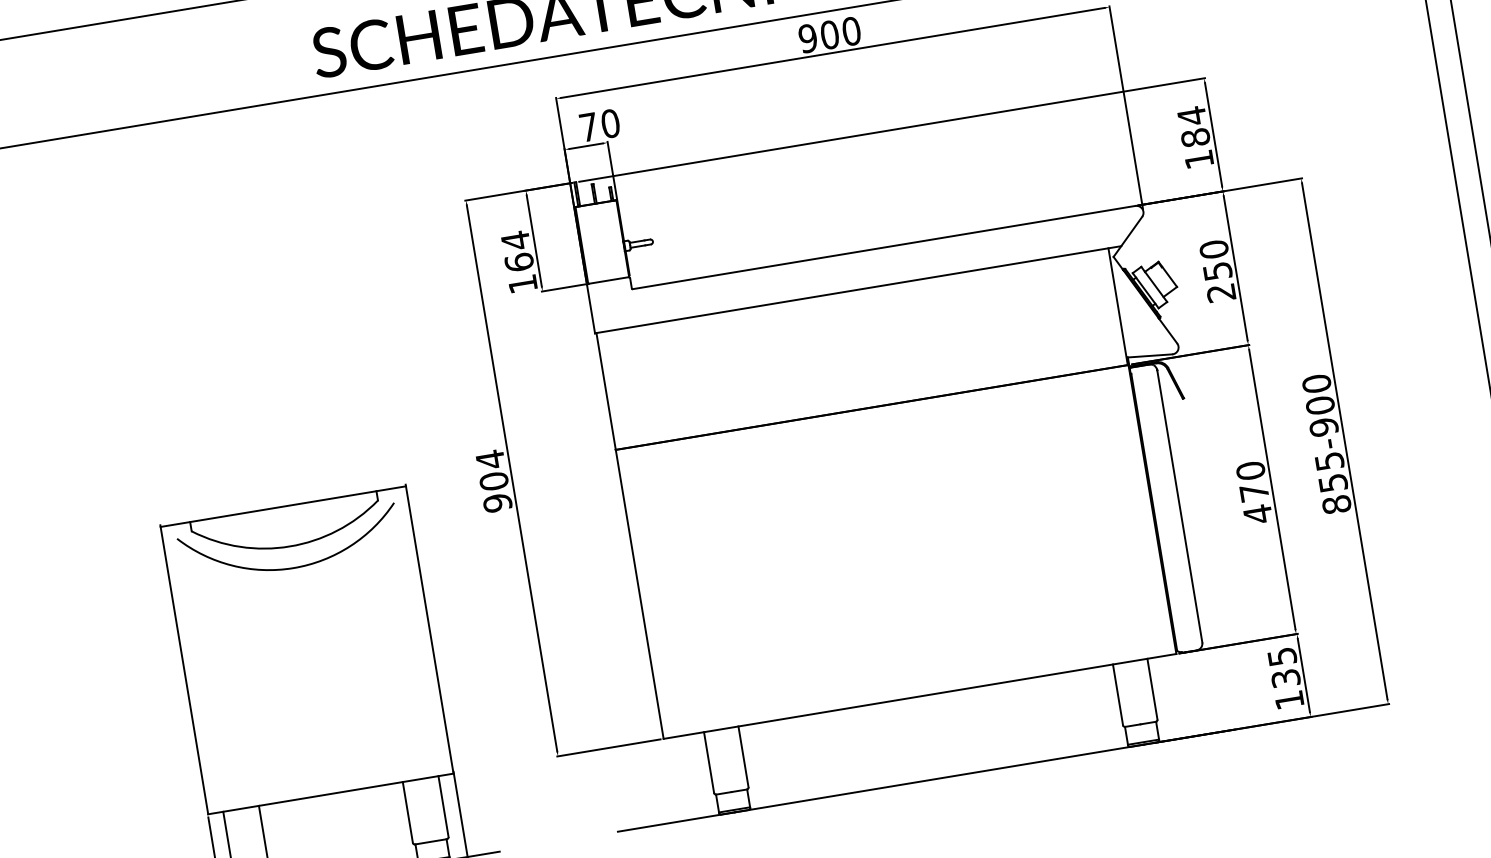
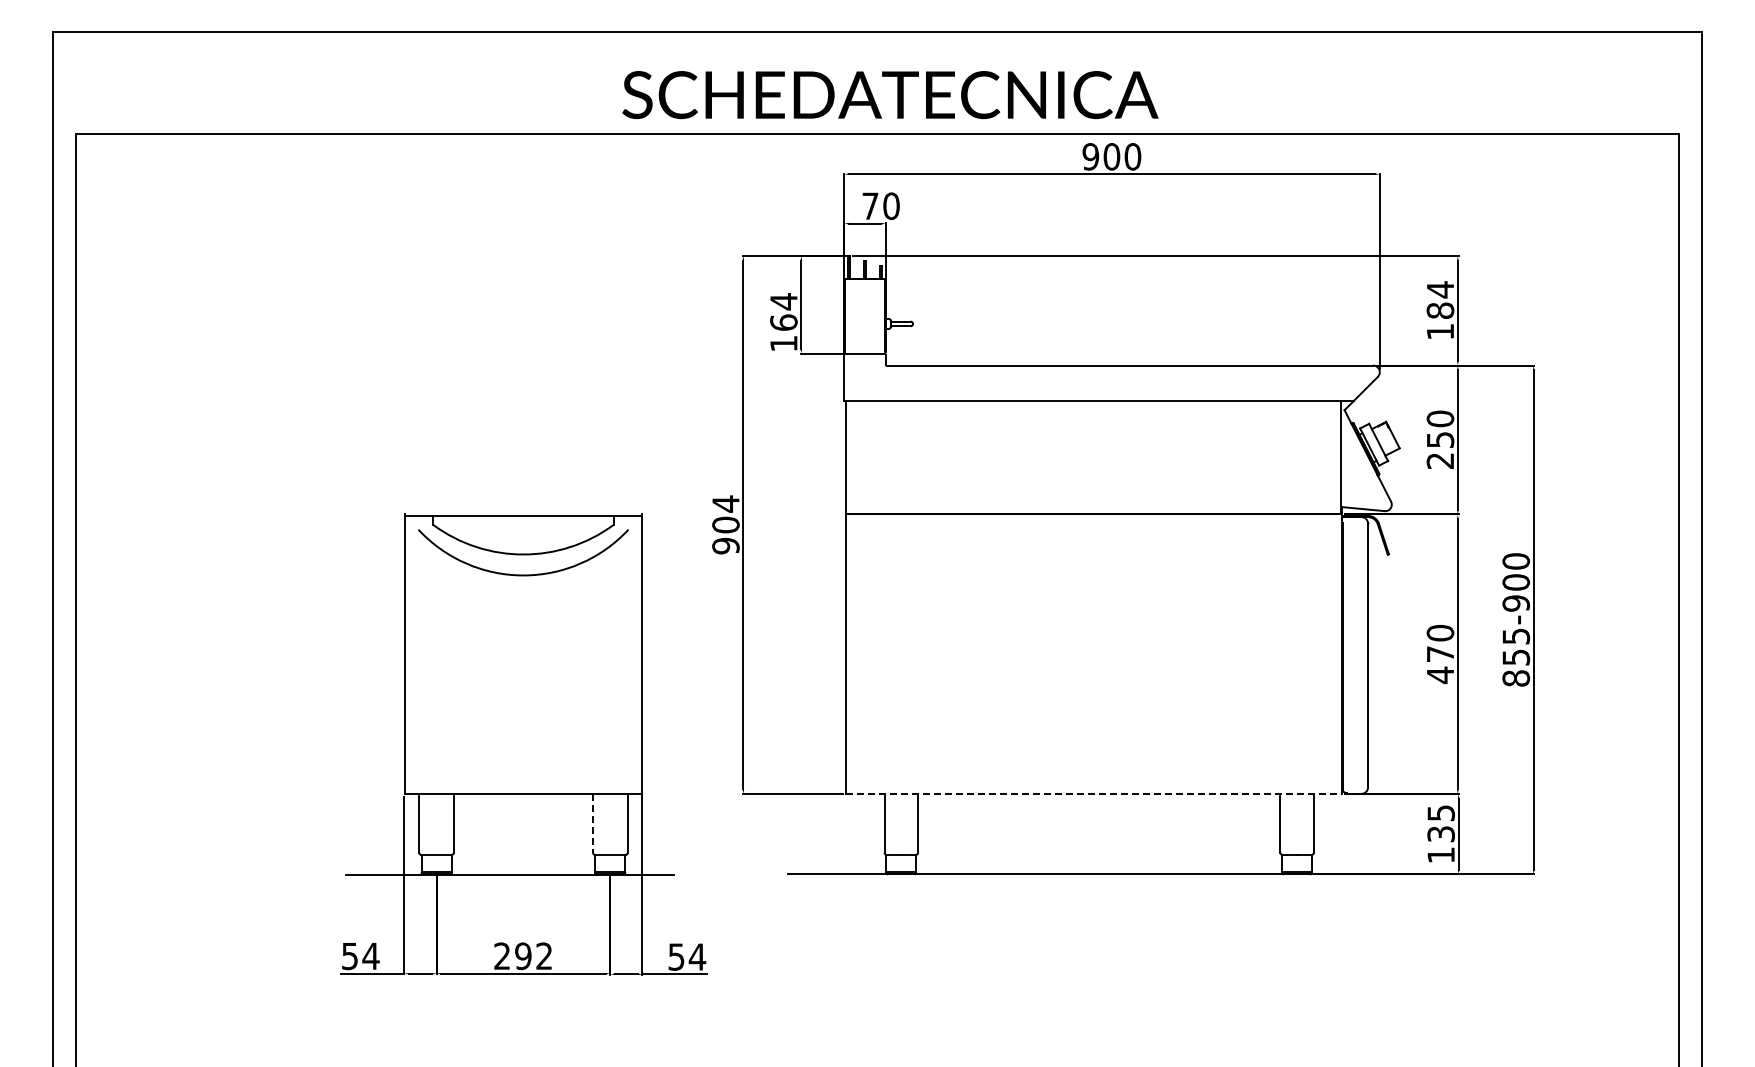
line: (920, 696) -> (1094, 794), solid -> dashed
line: (408, 813) -> (593, 824), solid -> dashed

